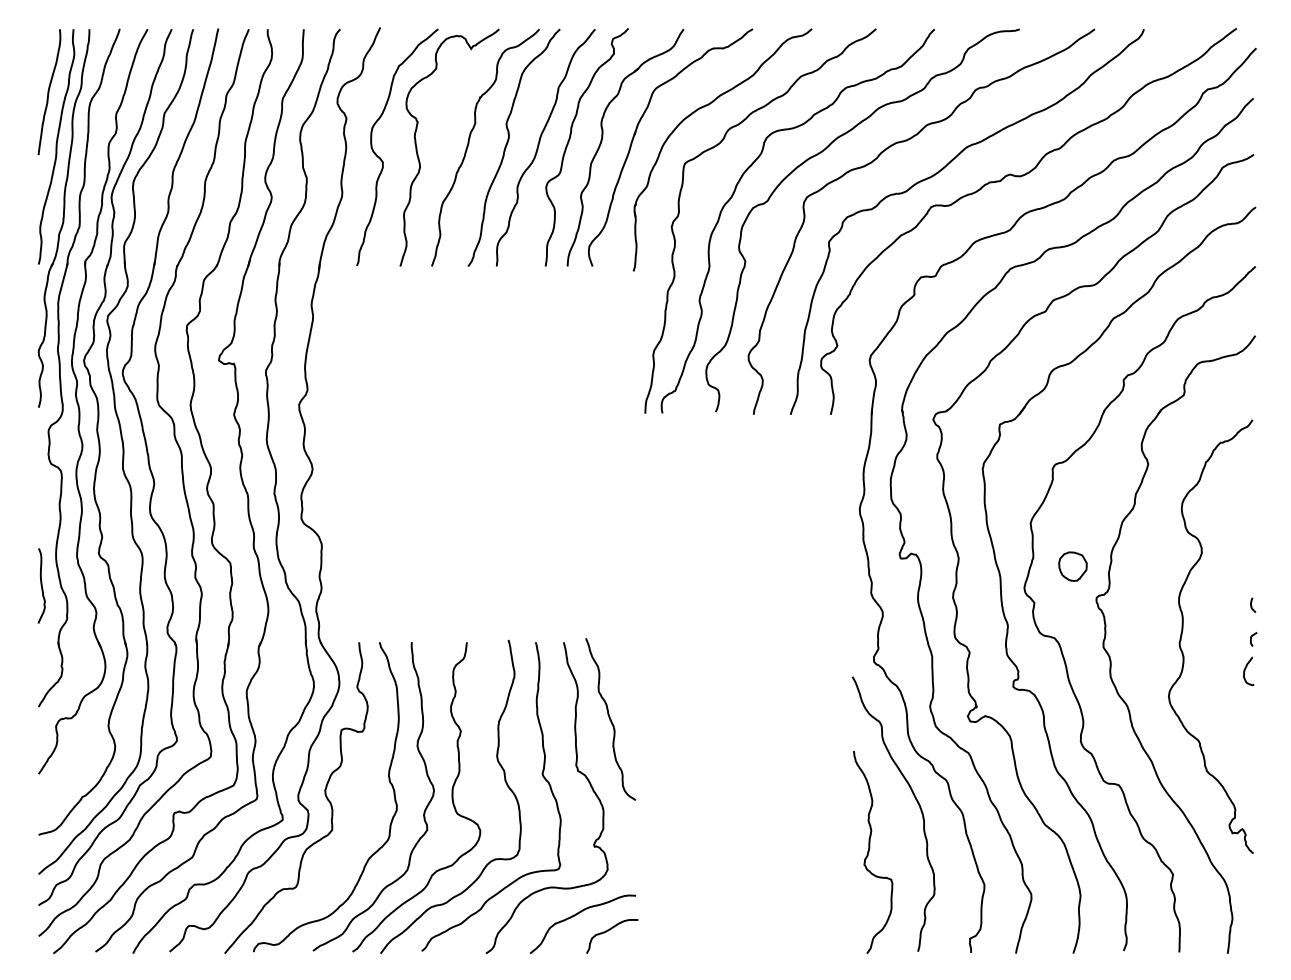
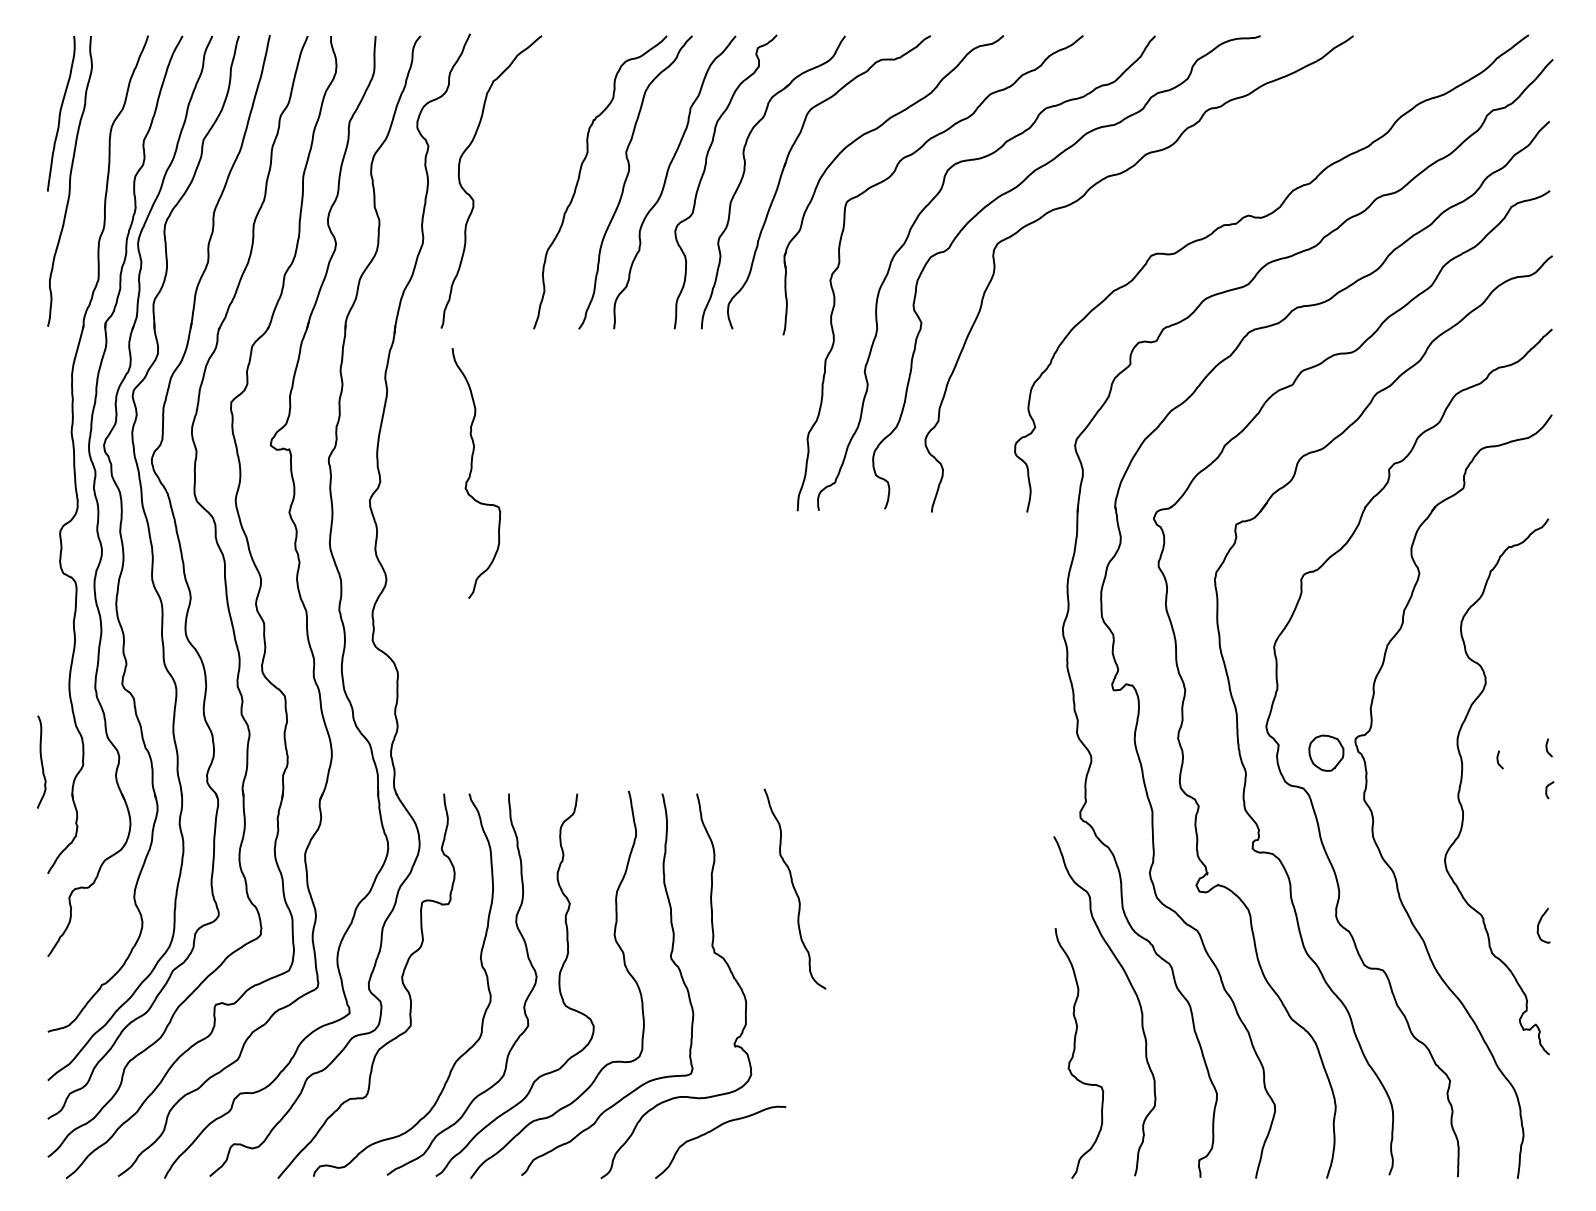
curve: (418, 155) -> (517, 191), removed
curve: (935, 175) -> (1156, 216), removed
part: (64, 218) -> (79, 269), removed
curve: (382, 380) -> (472, 470), added
part: (1073, 566) -> (1326, 752), moved
curve: (41, 585) -> (41, 761), moved
curve: (1212, 614) -> (1498, 759), added
curve: (1245, 671) -> (1539, 925), moved
curve: (610, 718) -> (794, 888), moved
curve: (609, 930) -> (753, 1150), removed

